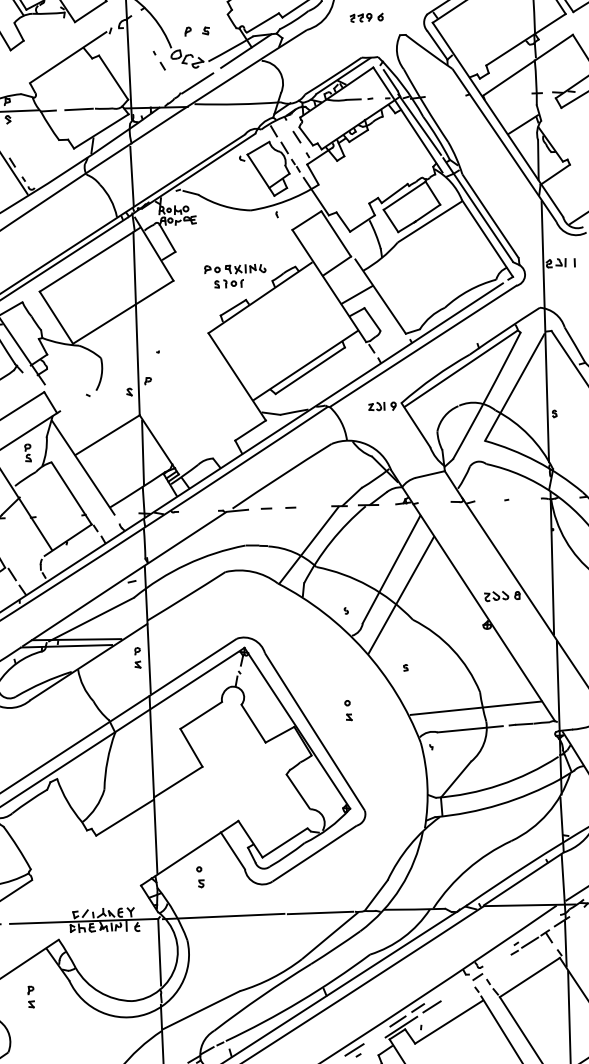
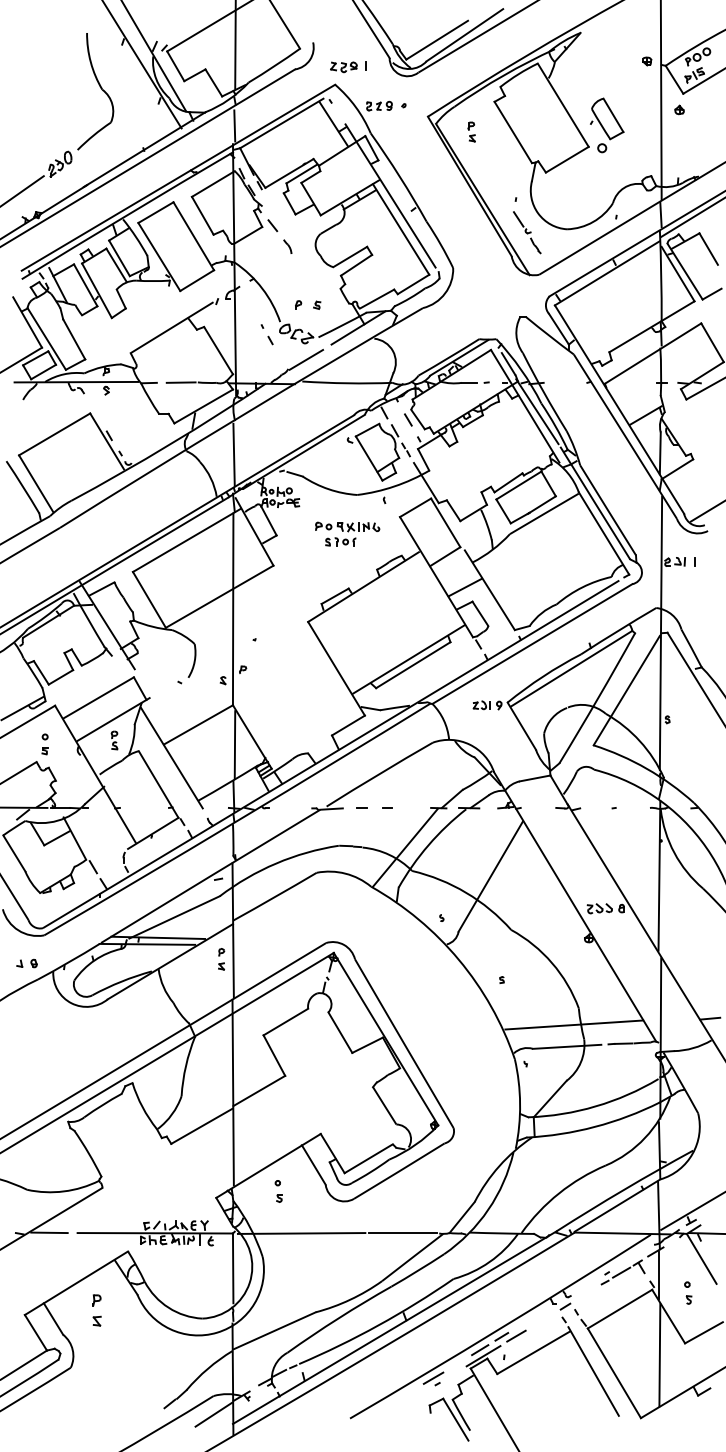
part: (366, 17) -> (485, 297), removed
part: (235, 275) -> (347, 533), moved
line: (400, 594) -> (499, 903), removed
part: (348, 710) -> (440, 1022), removed
part: (30, 997) -> (96, 1310), size x1.4

